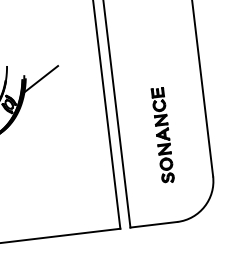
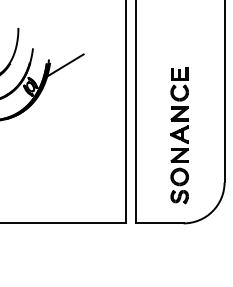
part: (162, 135) -> (179, 135), size x1.43

